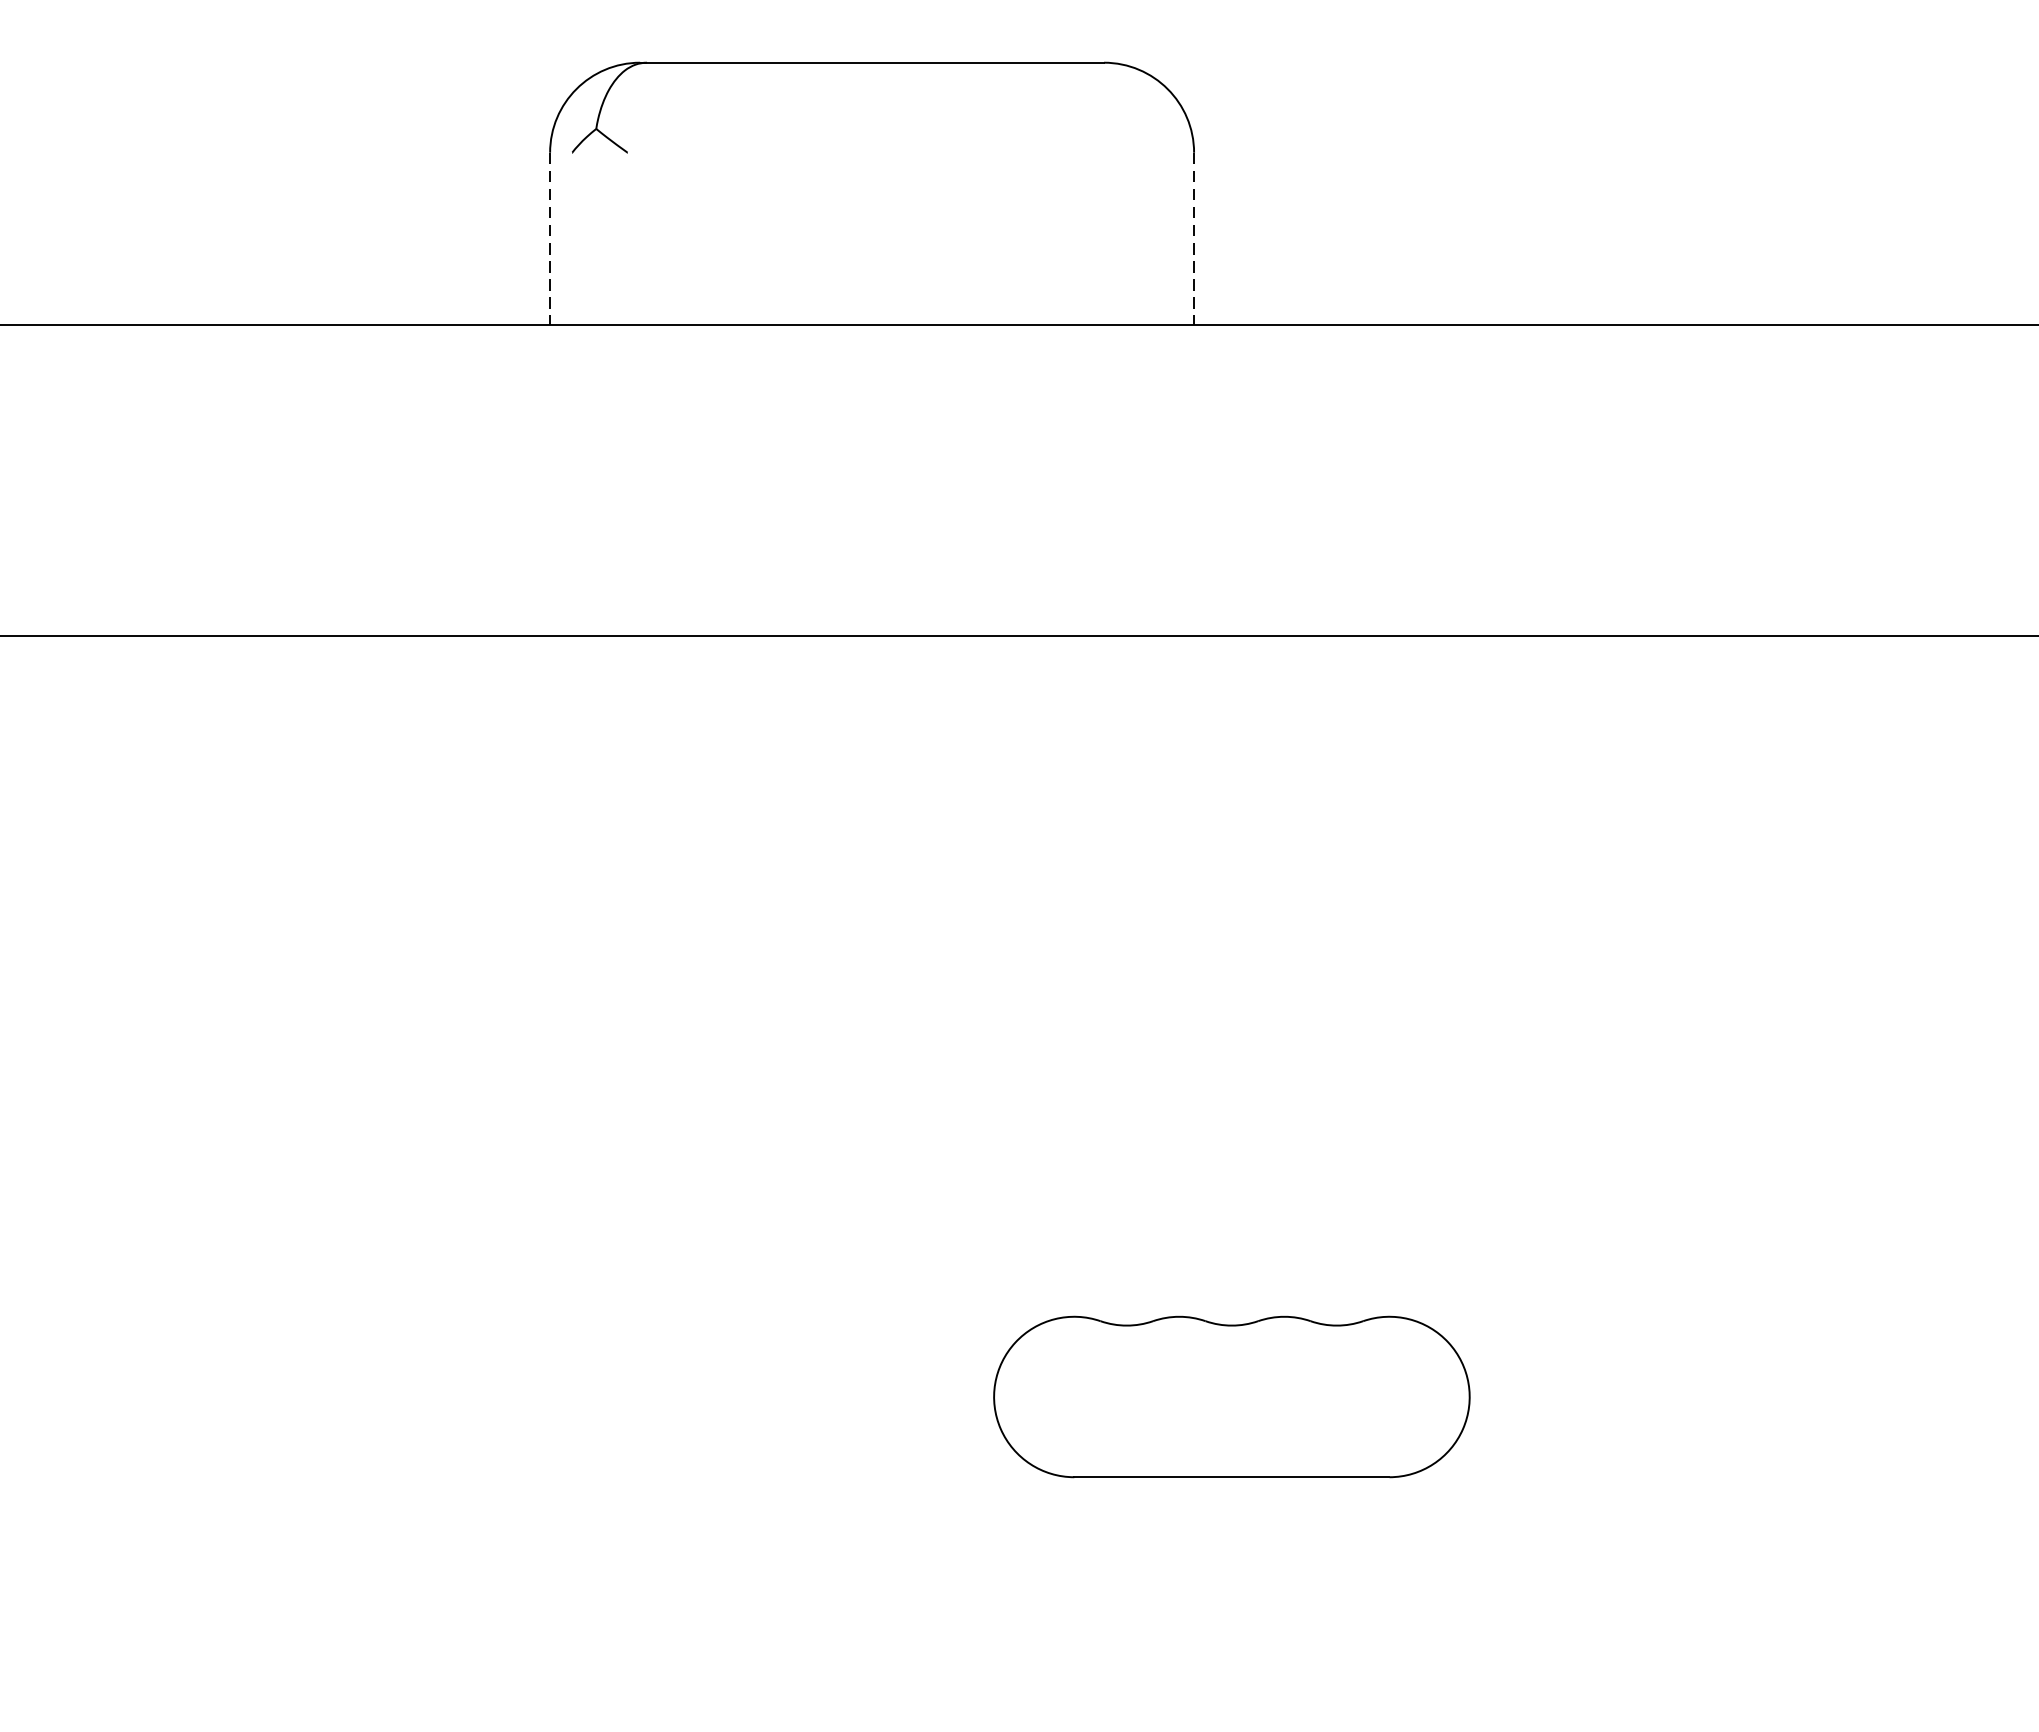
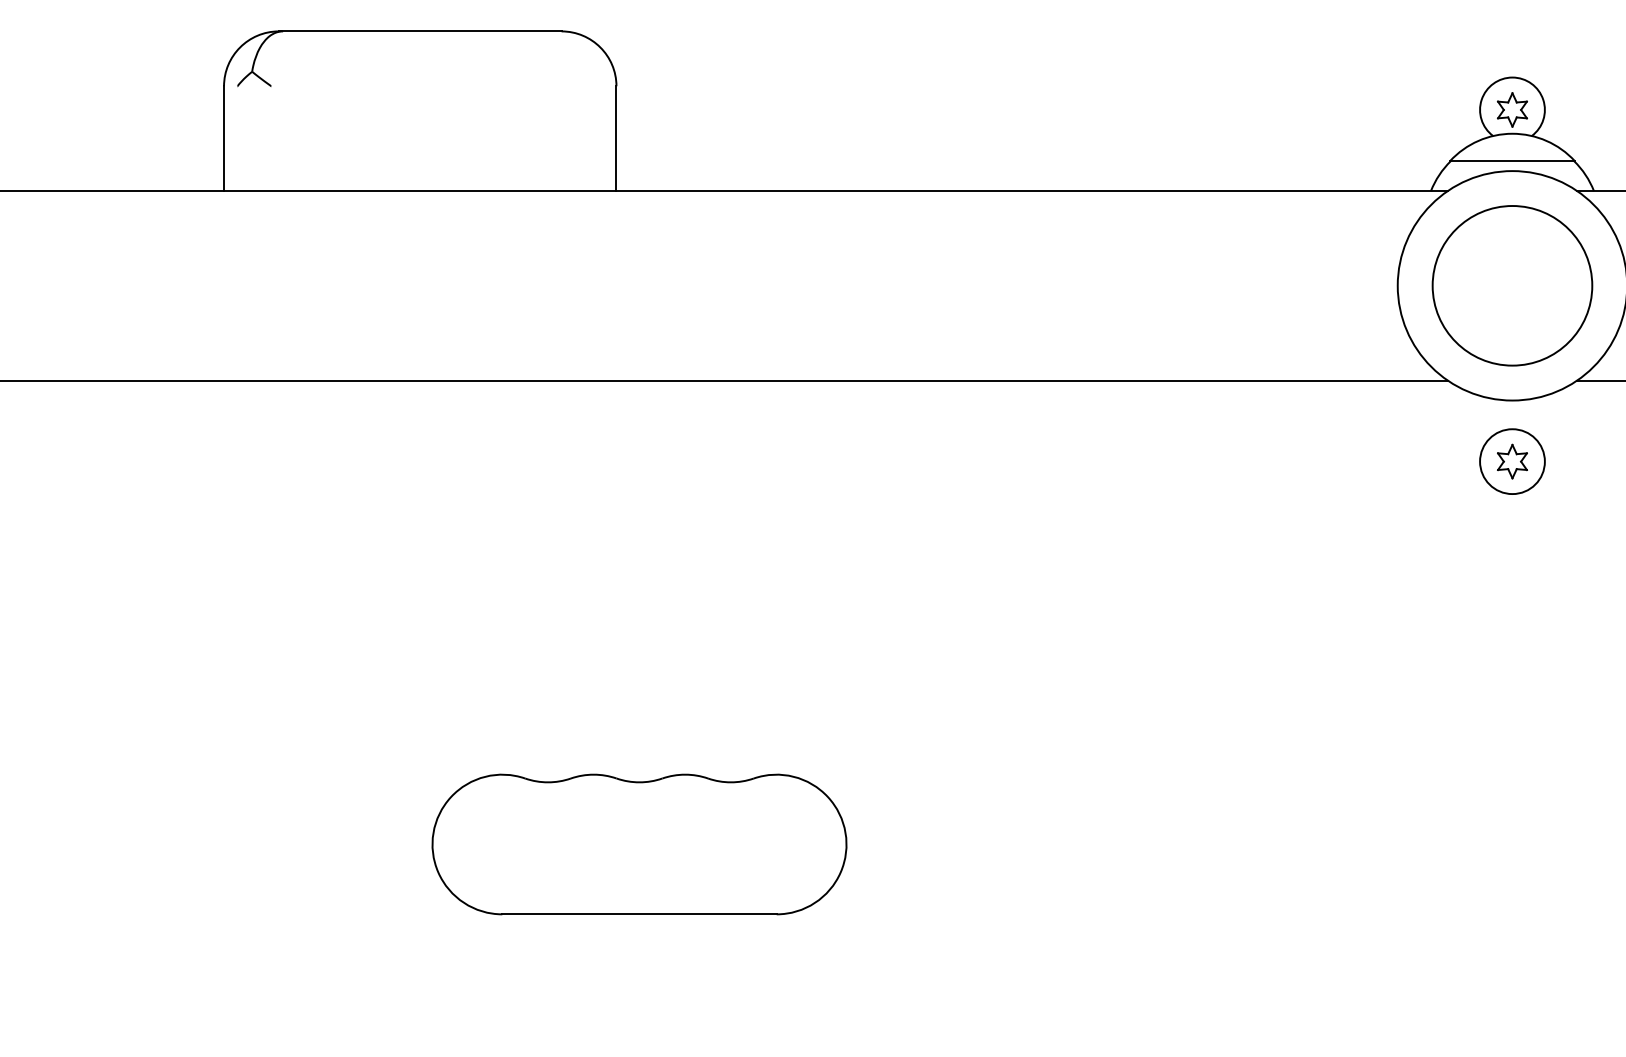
line: (550, 240) -> (224, 139), dashed -> solid
line: (1194, 240) -> (616, 139), dashed -> solid
part: (1231, 1396) -> (639, 844), size x1.43

